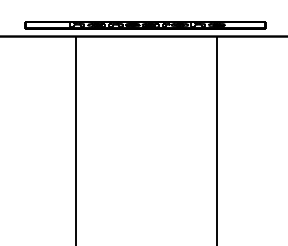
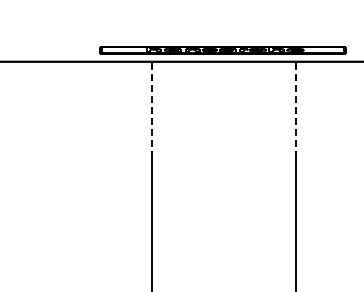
line: (75, 83) -> (151, 109), solid -> dashed
line: (216, 83) -> (295, 109), solid -> dashed

